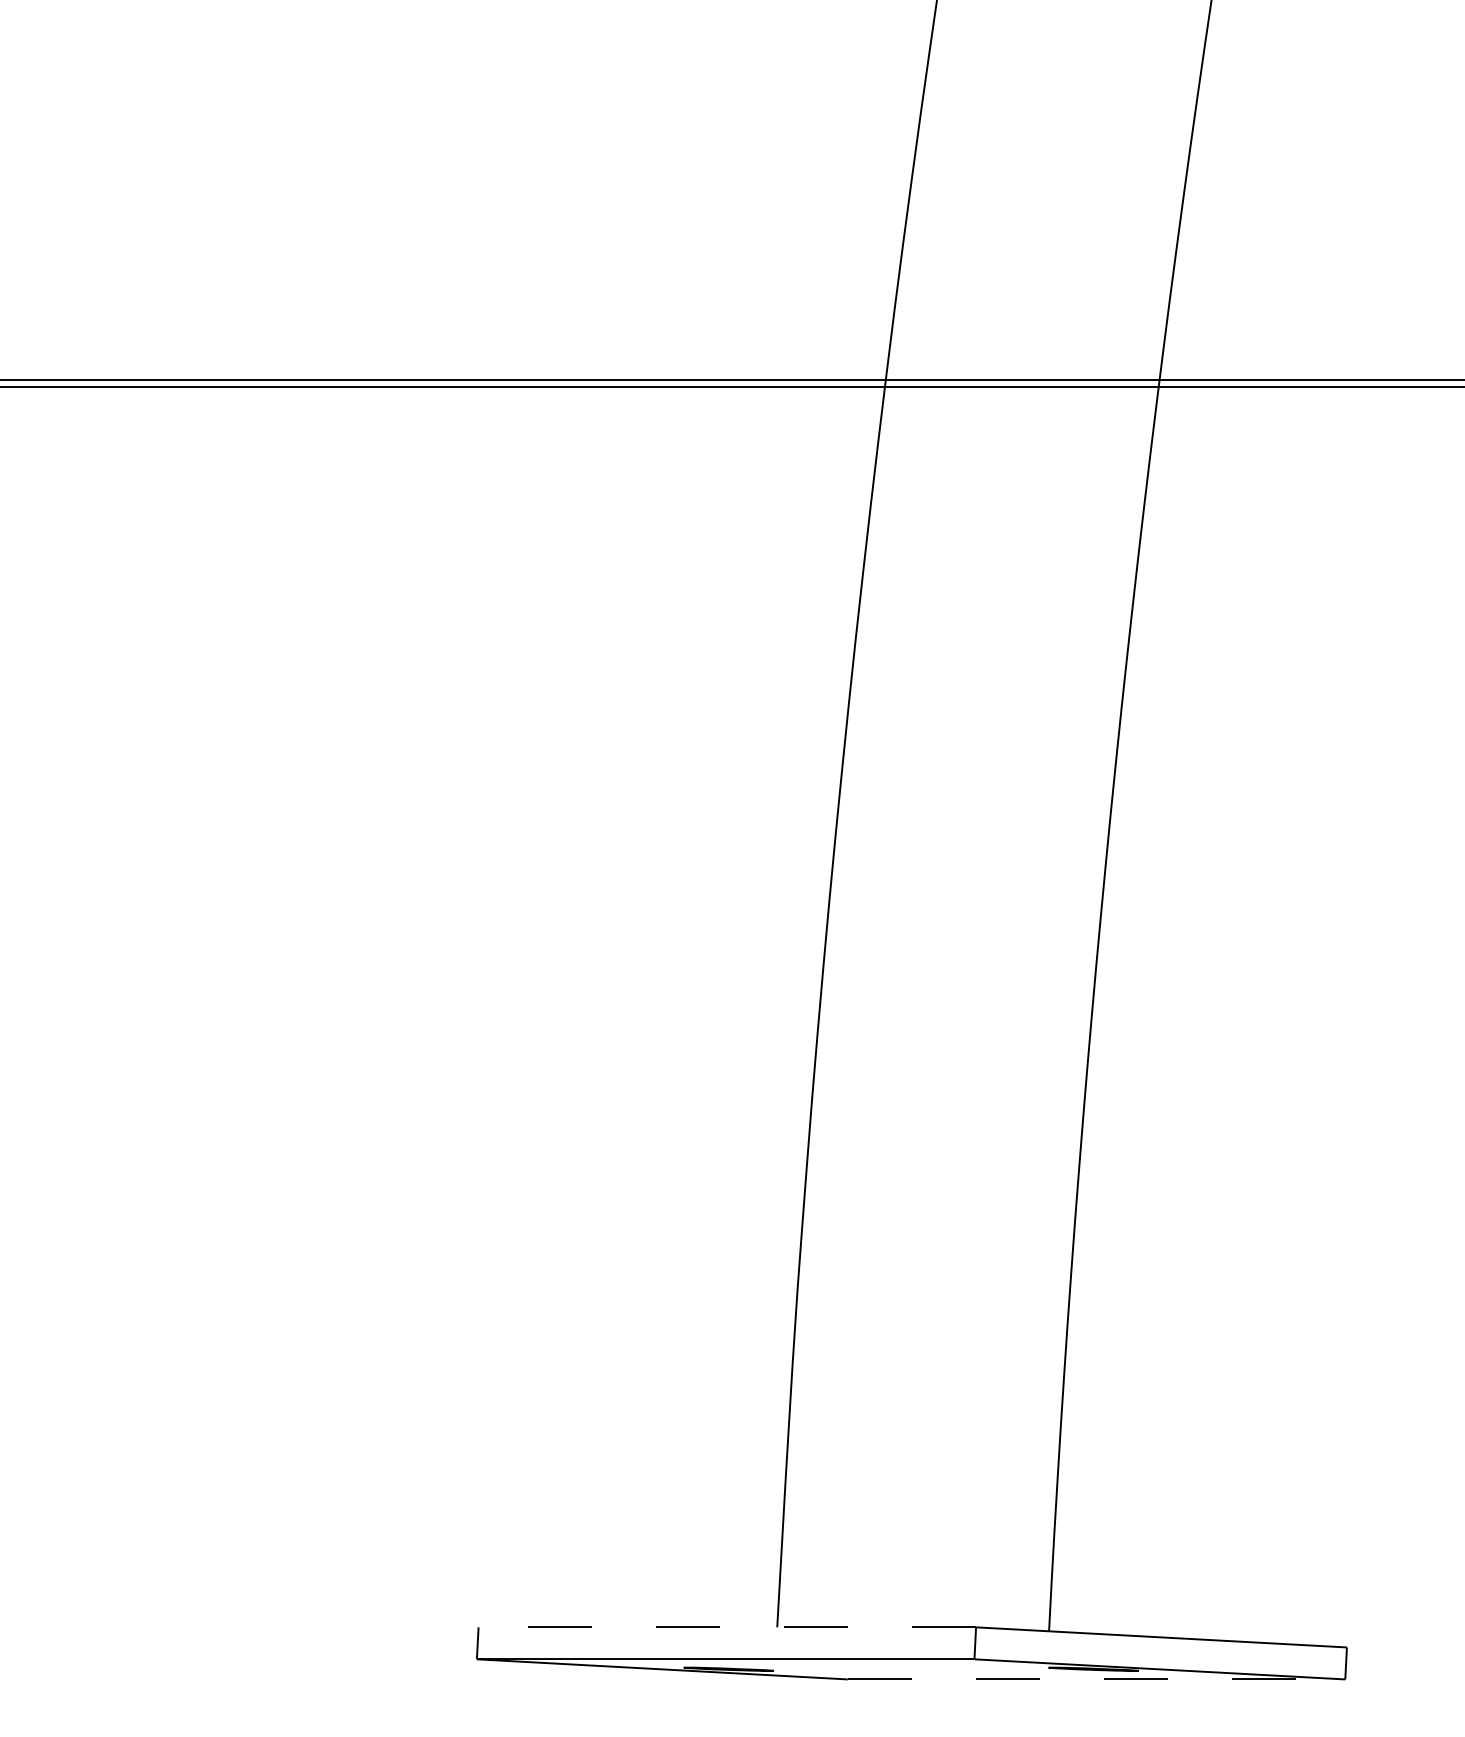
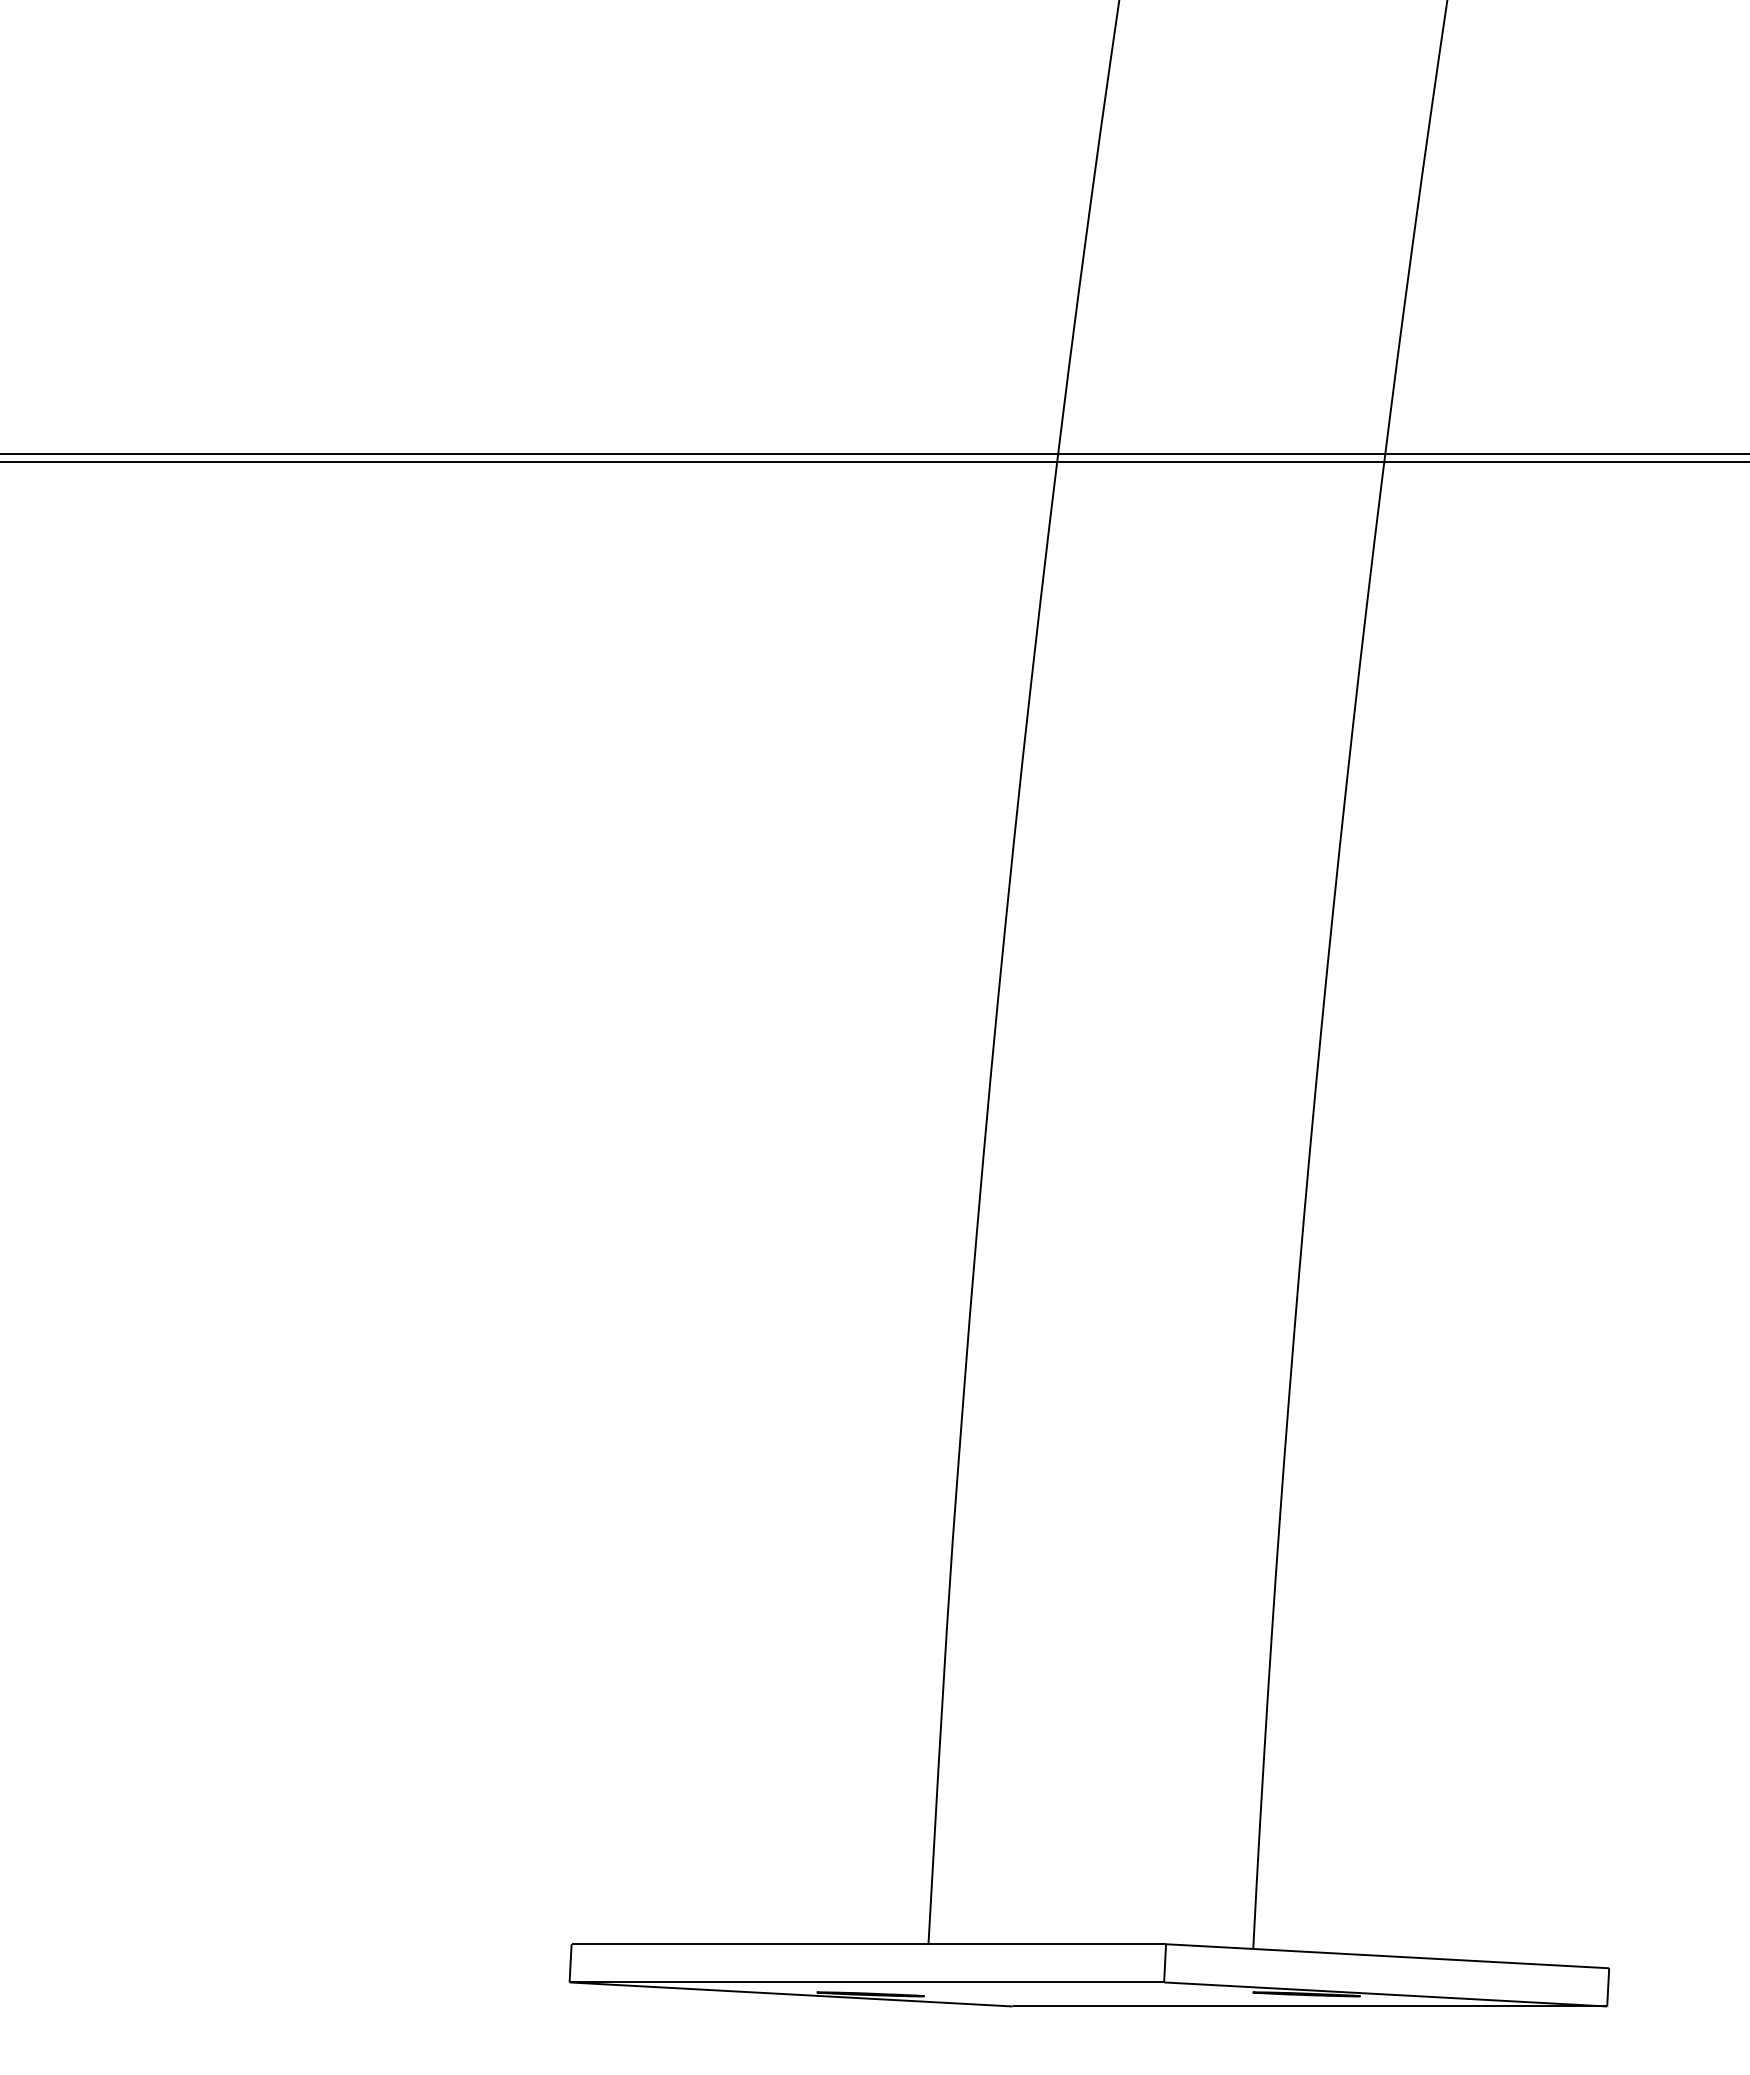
line: (727, 1627) -> (868, 1944), dashed -> solid
line: (1096, 1679) -> (1310, 2006), dashed -> solid

